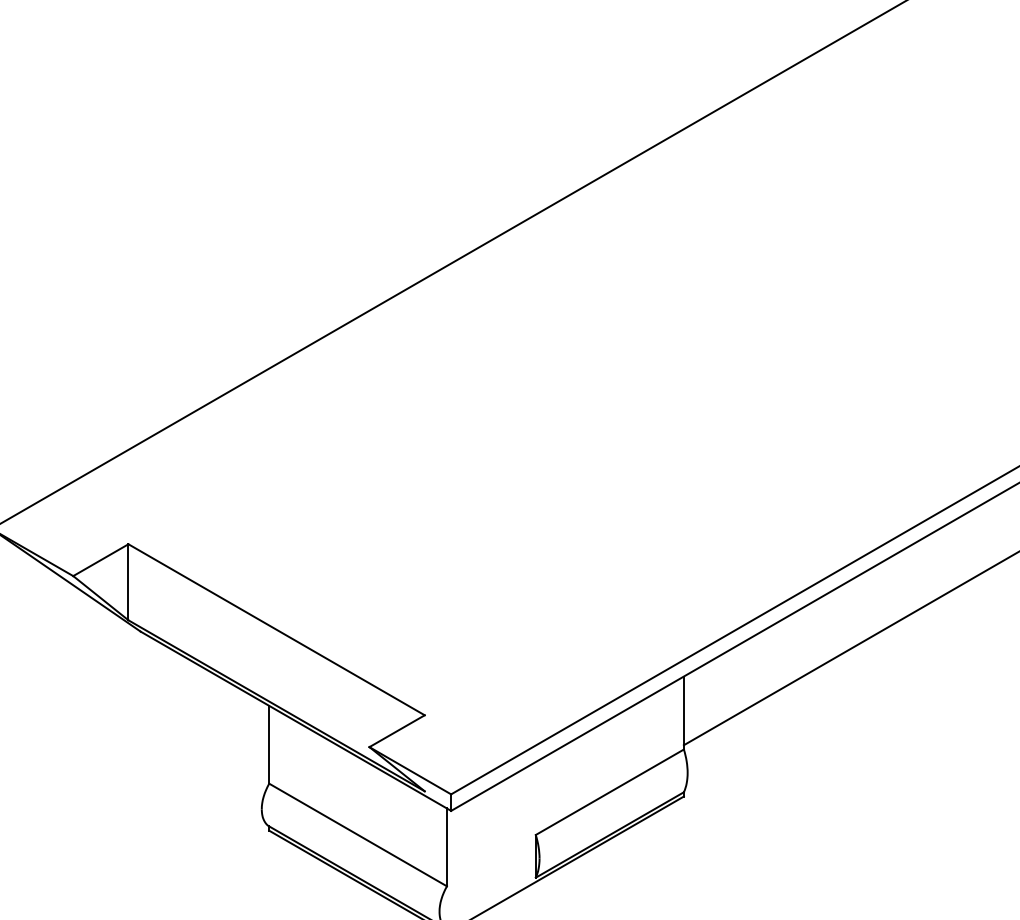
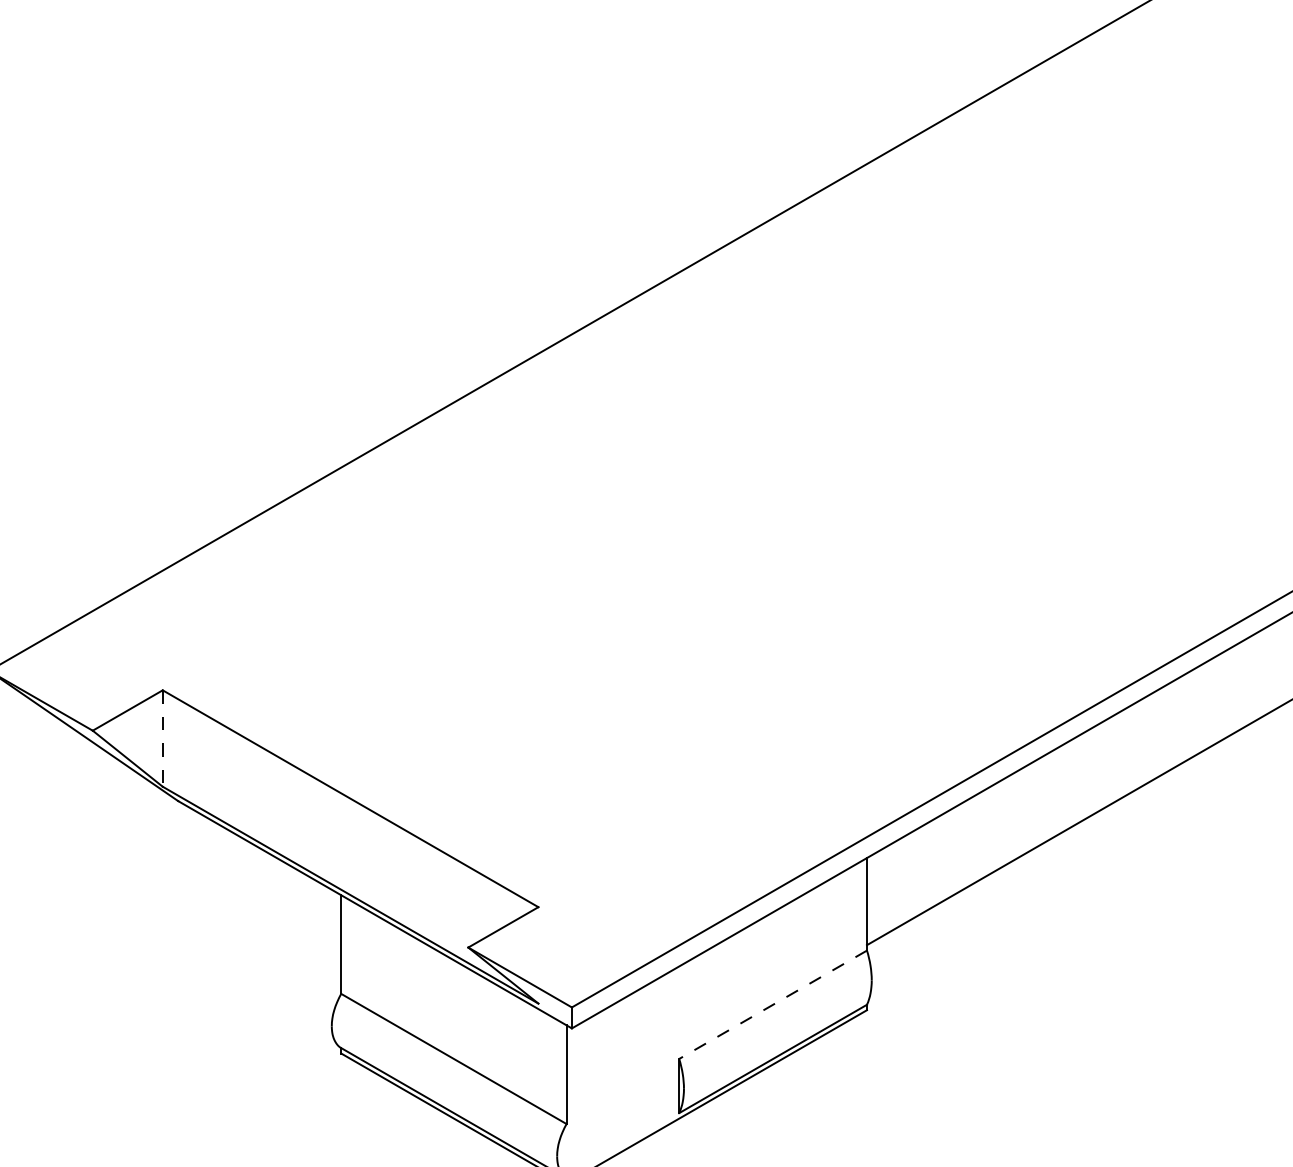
line: (128, 583) -> (162, 739), solid -> dashed
line: (609, 792) -> (772, 1005), solid -> dashed

